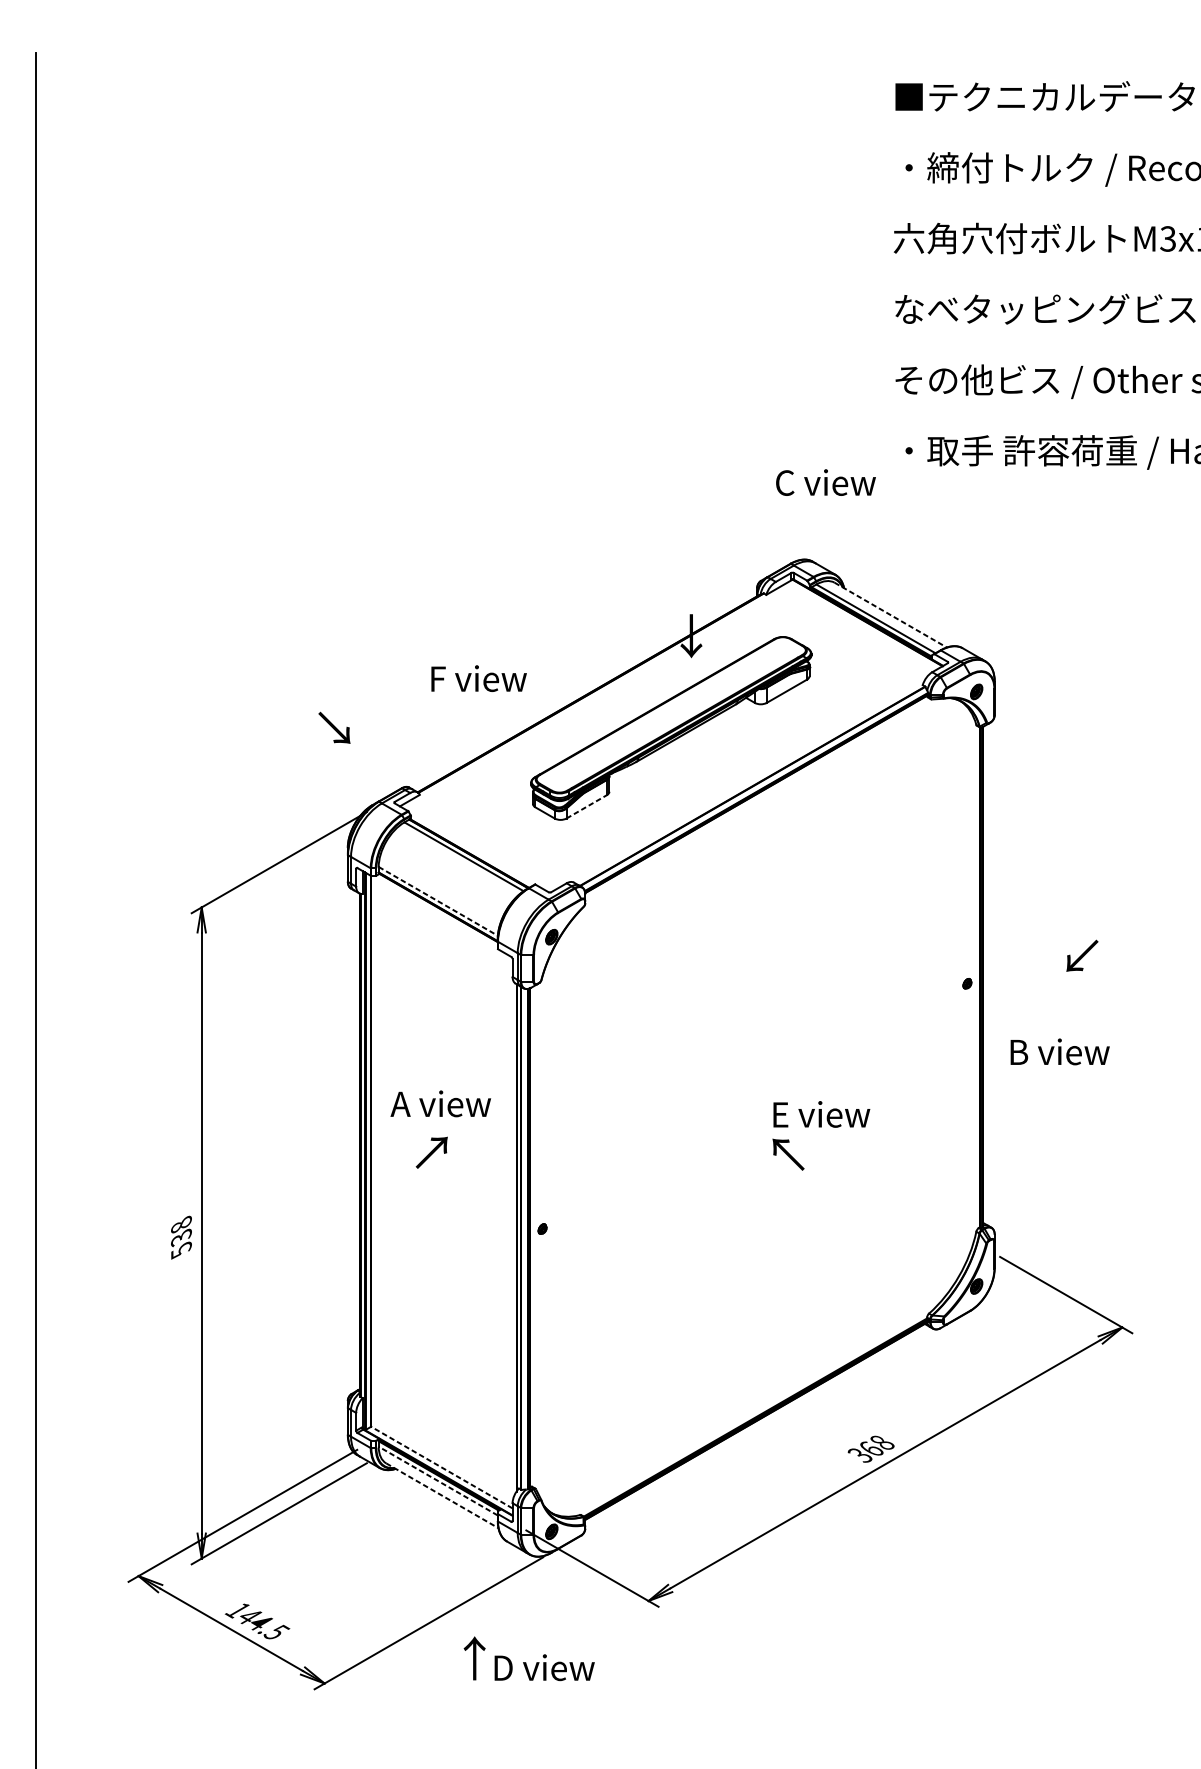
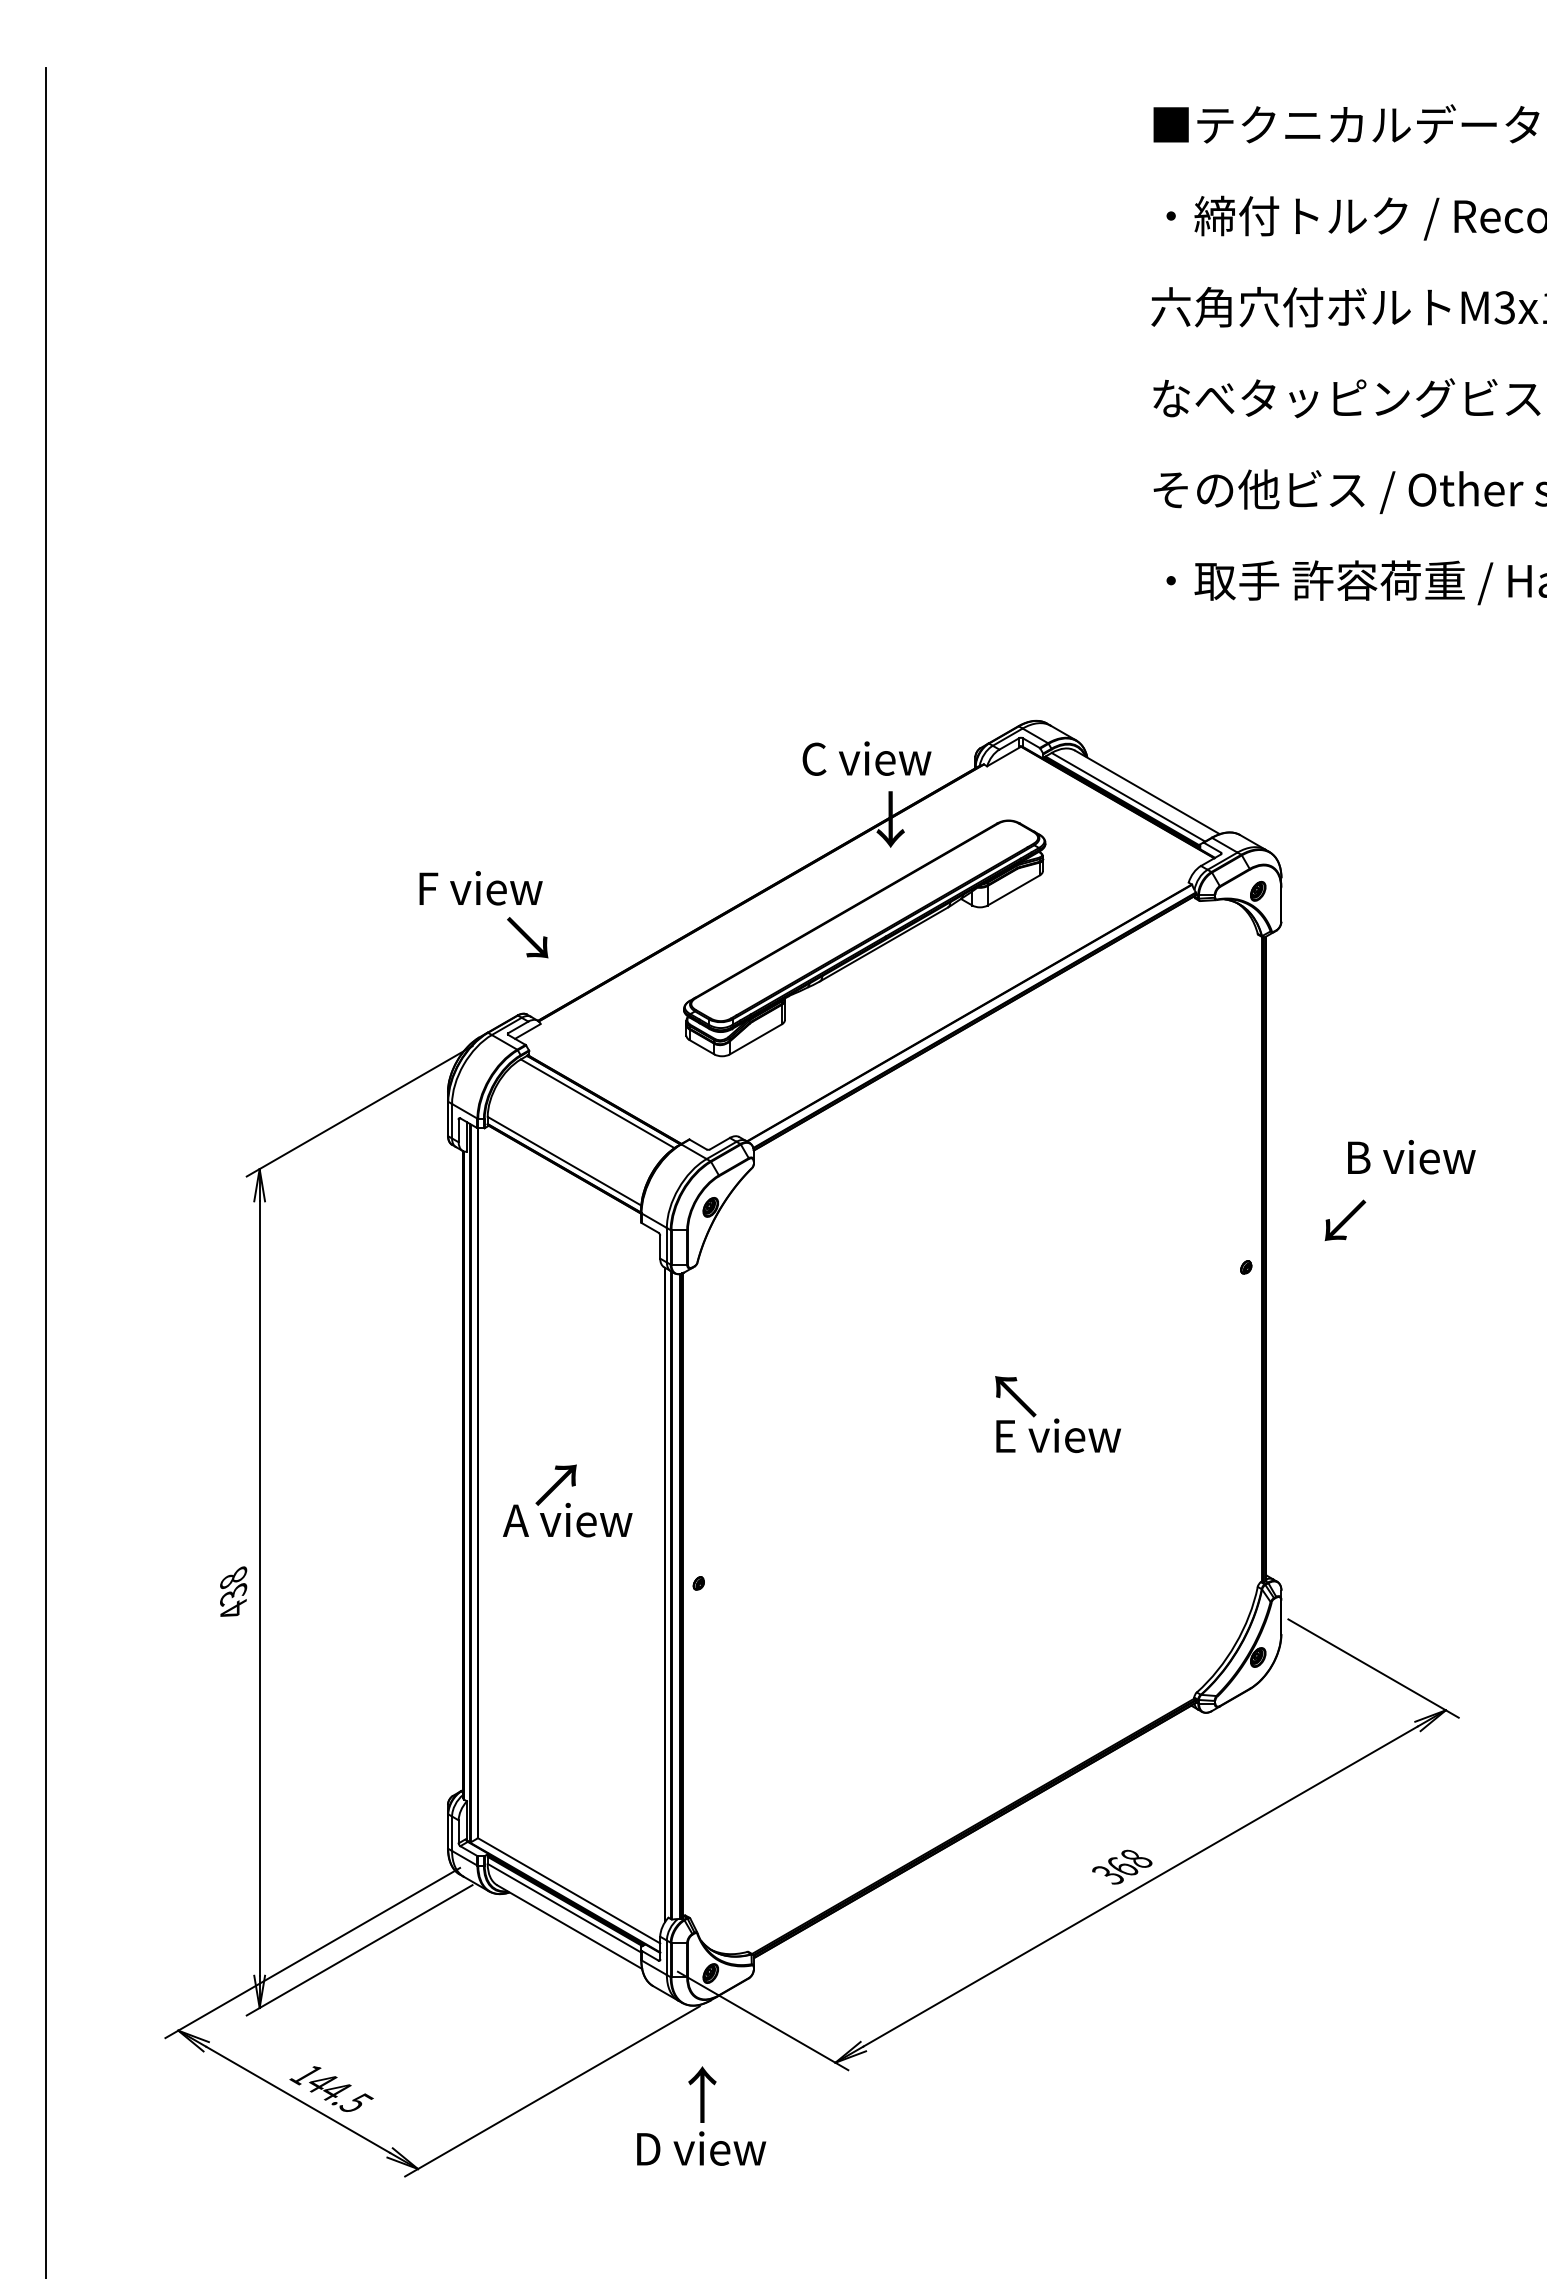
text: (825, 482) -> (866, 758), moved
line: (890, 615) -> (1147, 792), dashed -> solid
text: (478, 678) -> (480, 888), moved
text: (334, 727) -> (527, 937), moved
line: (587, 806) -> (756, 1039), dashed -> solid
line: (438, 901) -> (564, 1161), dashed -> solid
text: (1082, 955) -> (1345, 1219), moved
text: (1059, 1052) -> (1411, 1157), moved
text: (440, 1103) -> (567, 1519), moved
text: (788, 1154) -> (1015, 1396), moved
text: (181, 1250) -> (233, 1610), 538 -> 438
line: (441, 1467) -> (568, 1890), dashed -> solid
line: (438, 1481) -> (564, 1908), dashed -> solid
line: (442, 1496) -> (570, 1927), dashed -> solid
text: (474, 1658) -> (702, 2094), moved

